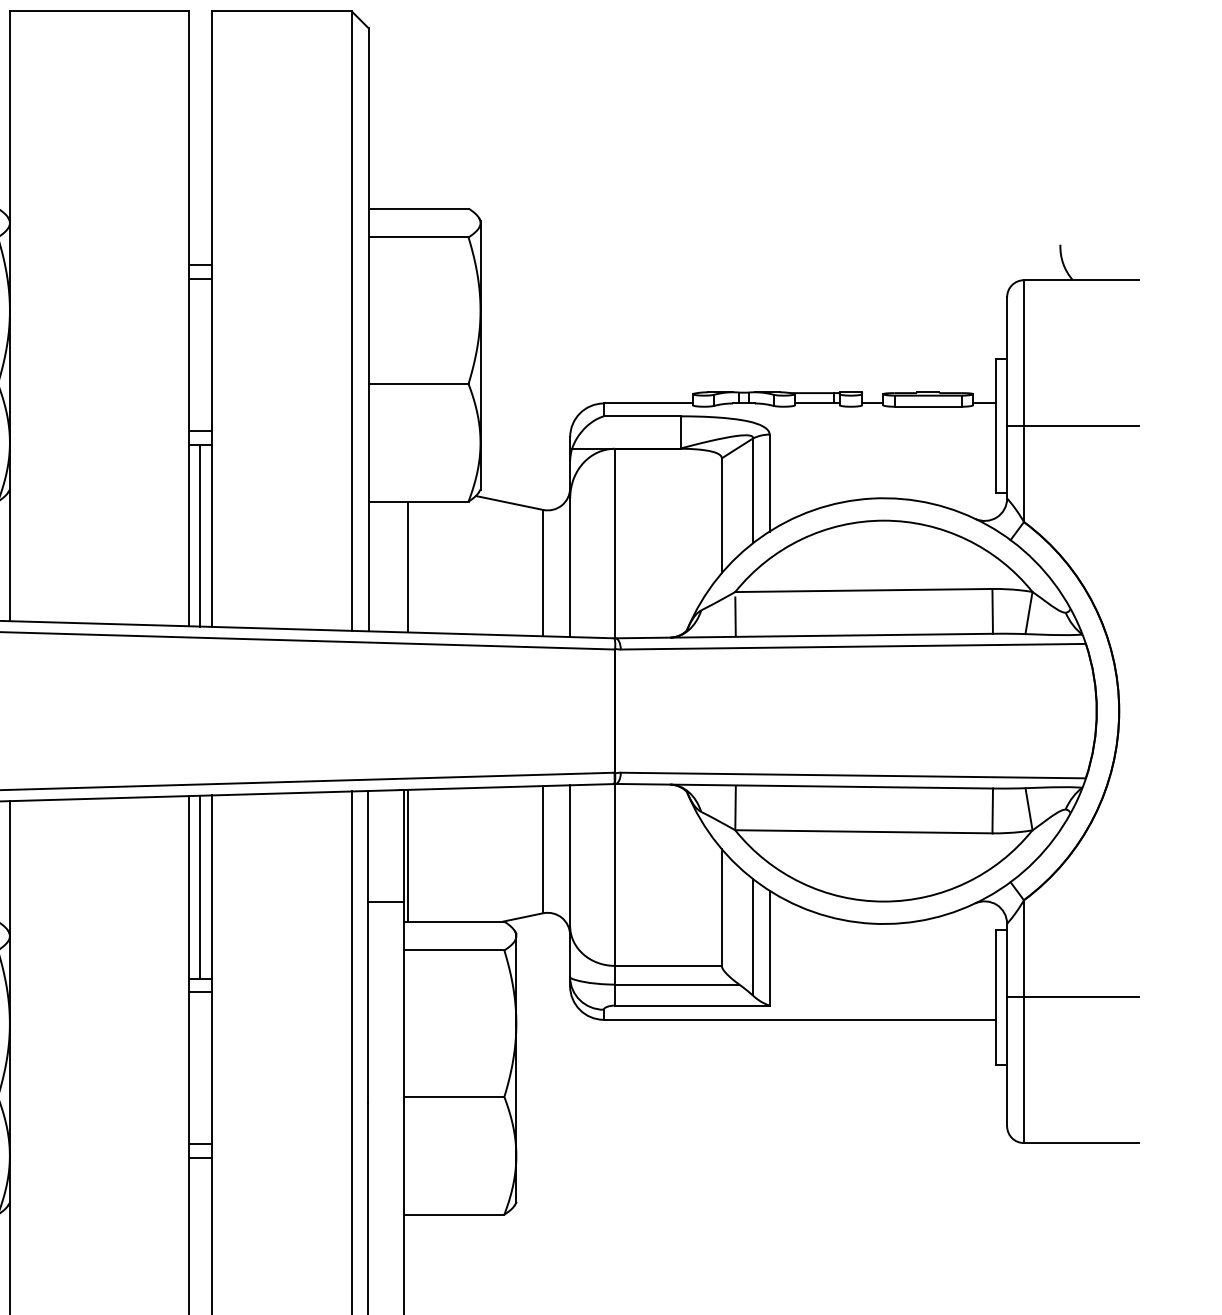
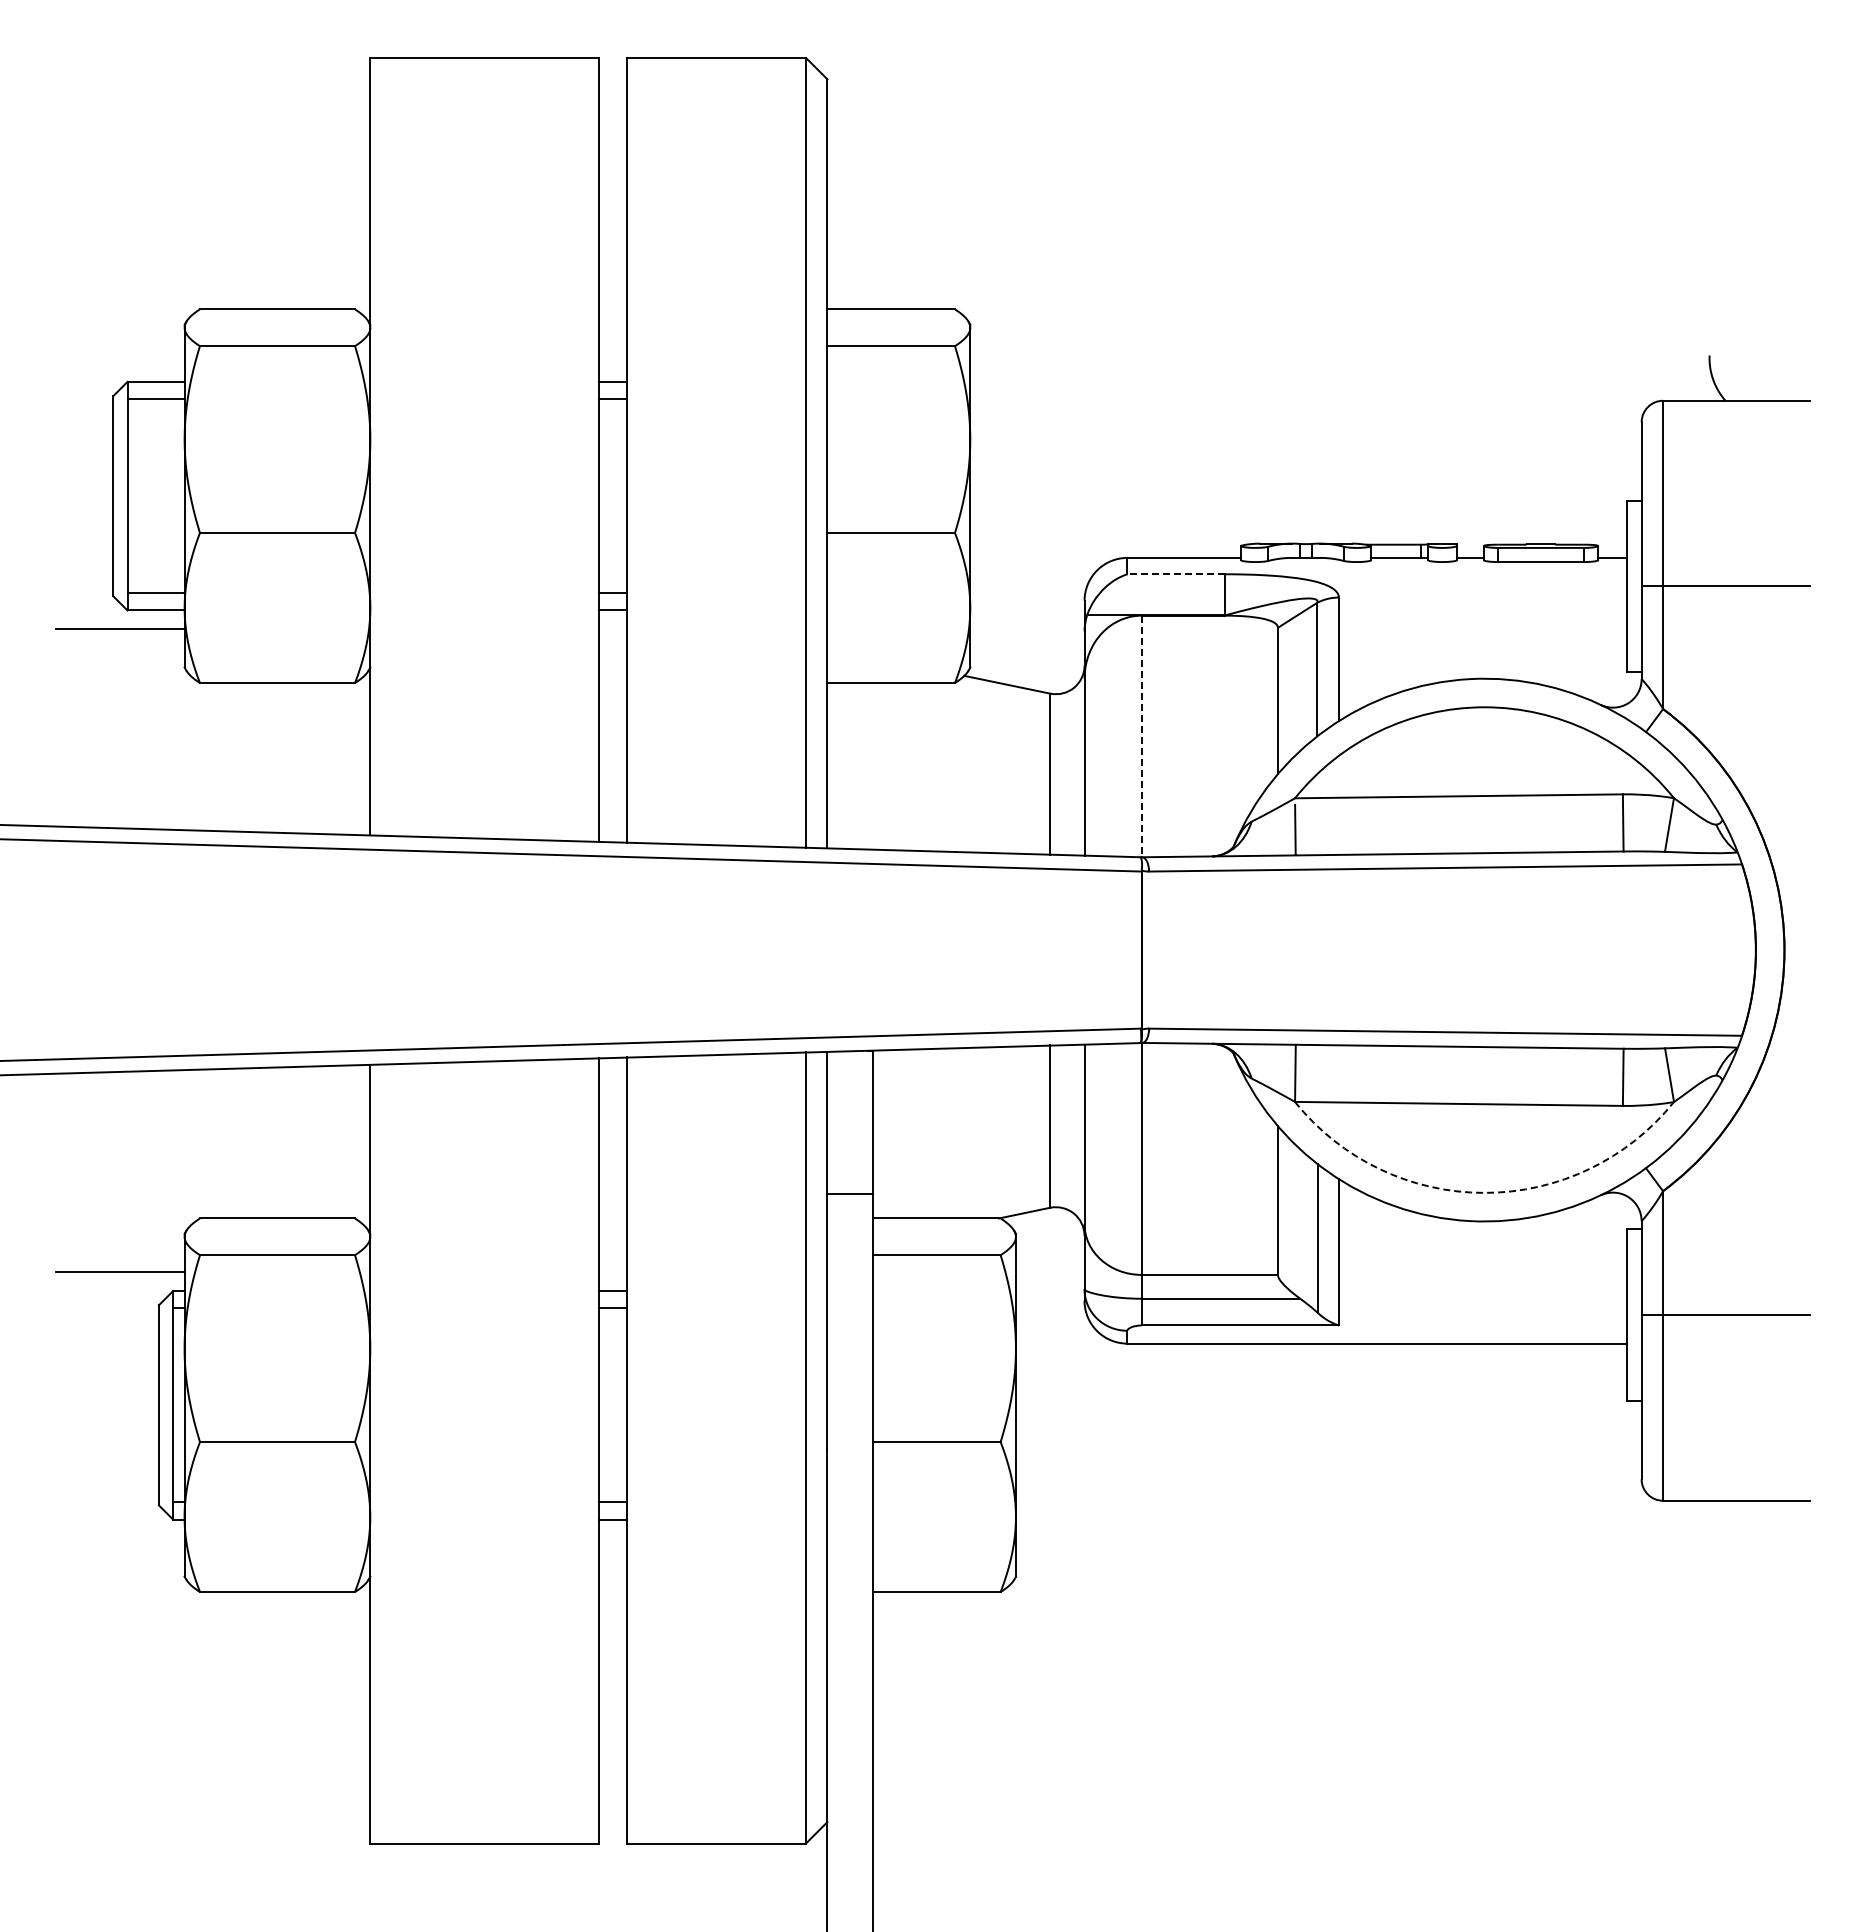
line: (642, 416) -> (1176, 574), solid -> dashed
line: (200, 535) -> (613, 726), removed
line: (614, 543) -> (1141, 736), solid -> dashed
line: (407, 567) -> (877, 766), removed
line: (407, 855) -> (877, 1134), removed
line: (200, 887) -> (613, 1174), removed
arc: (883, 901) -> (1484, 1192), solid -> dashed

